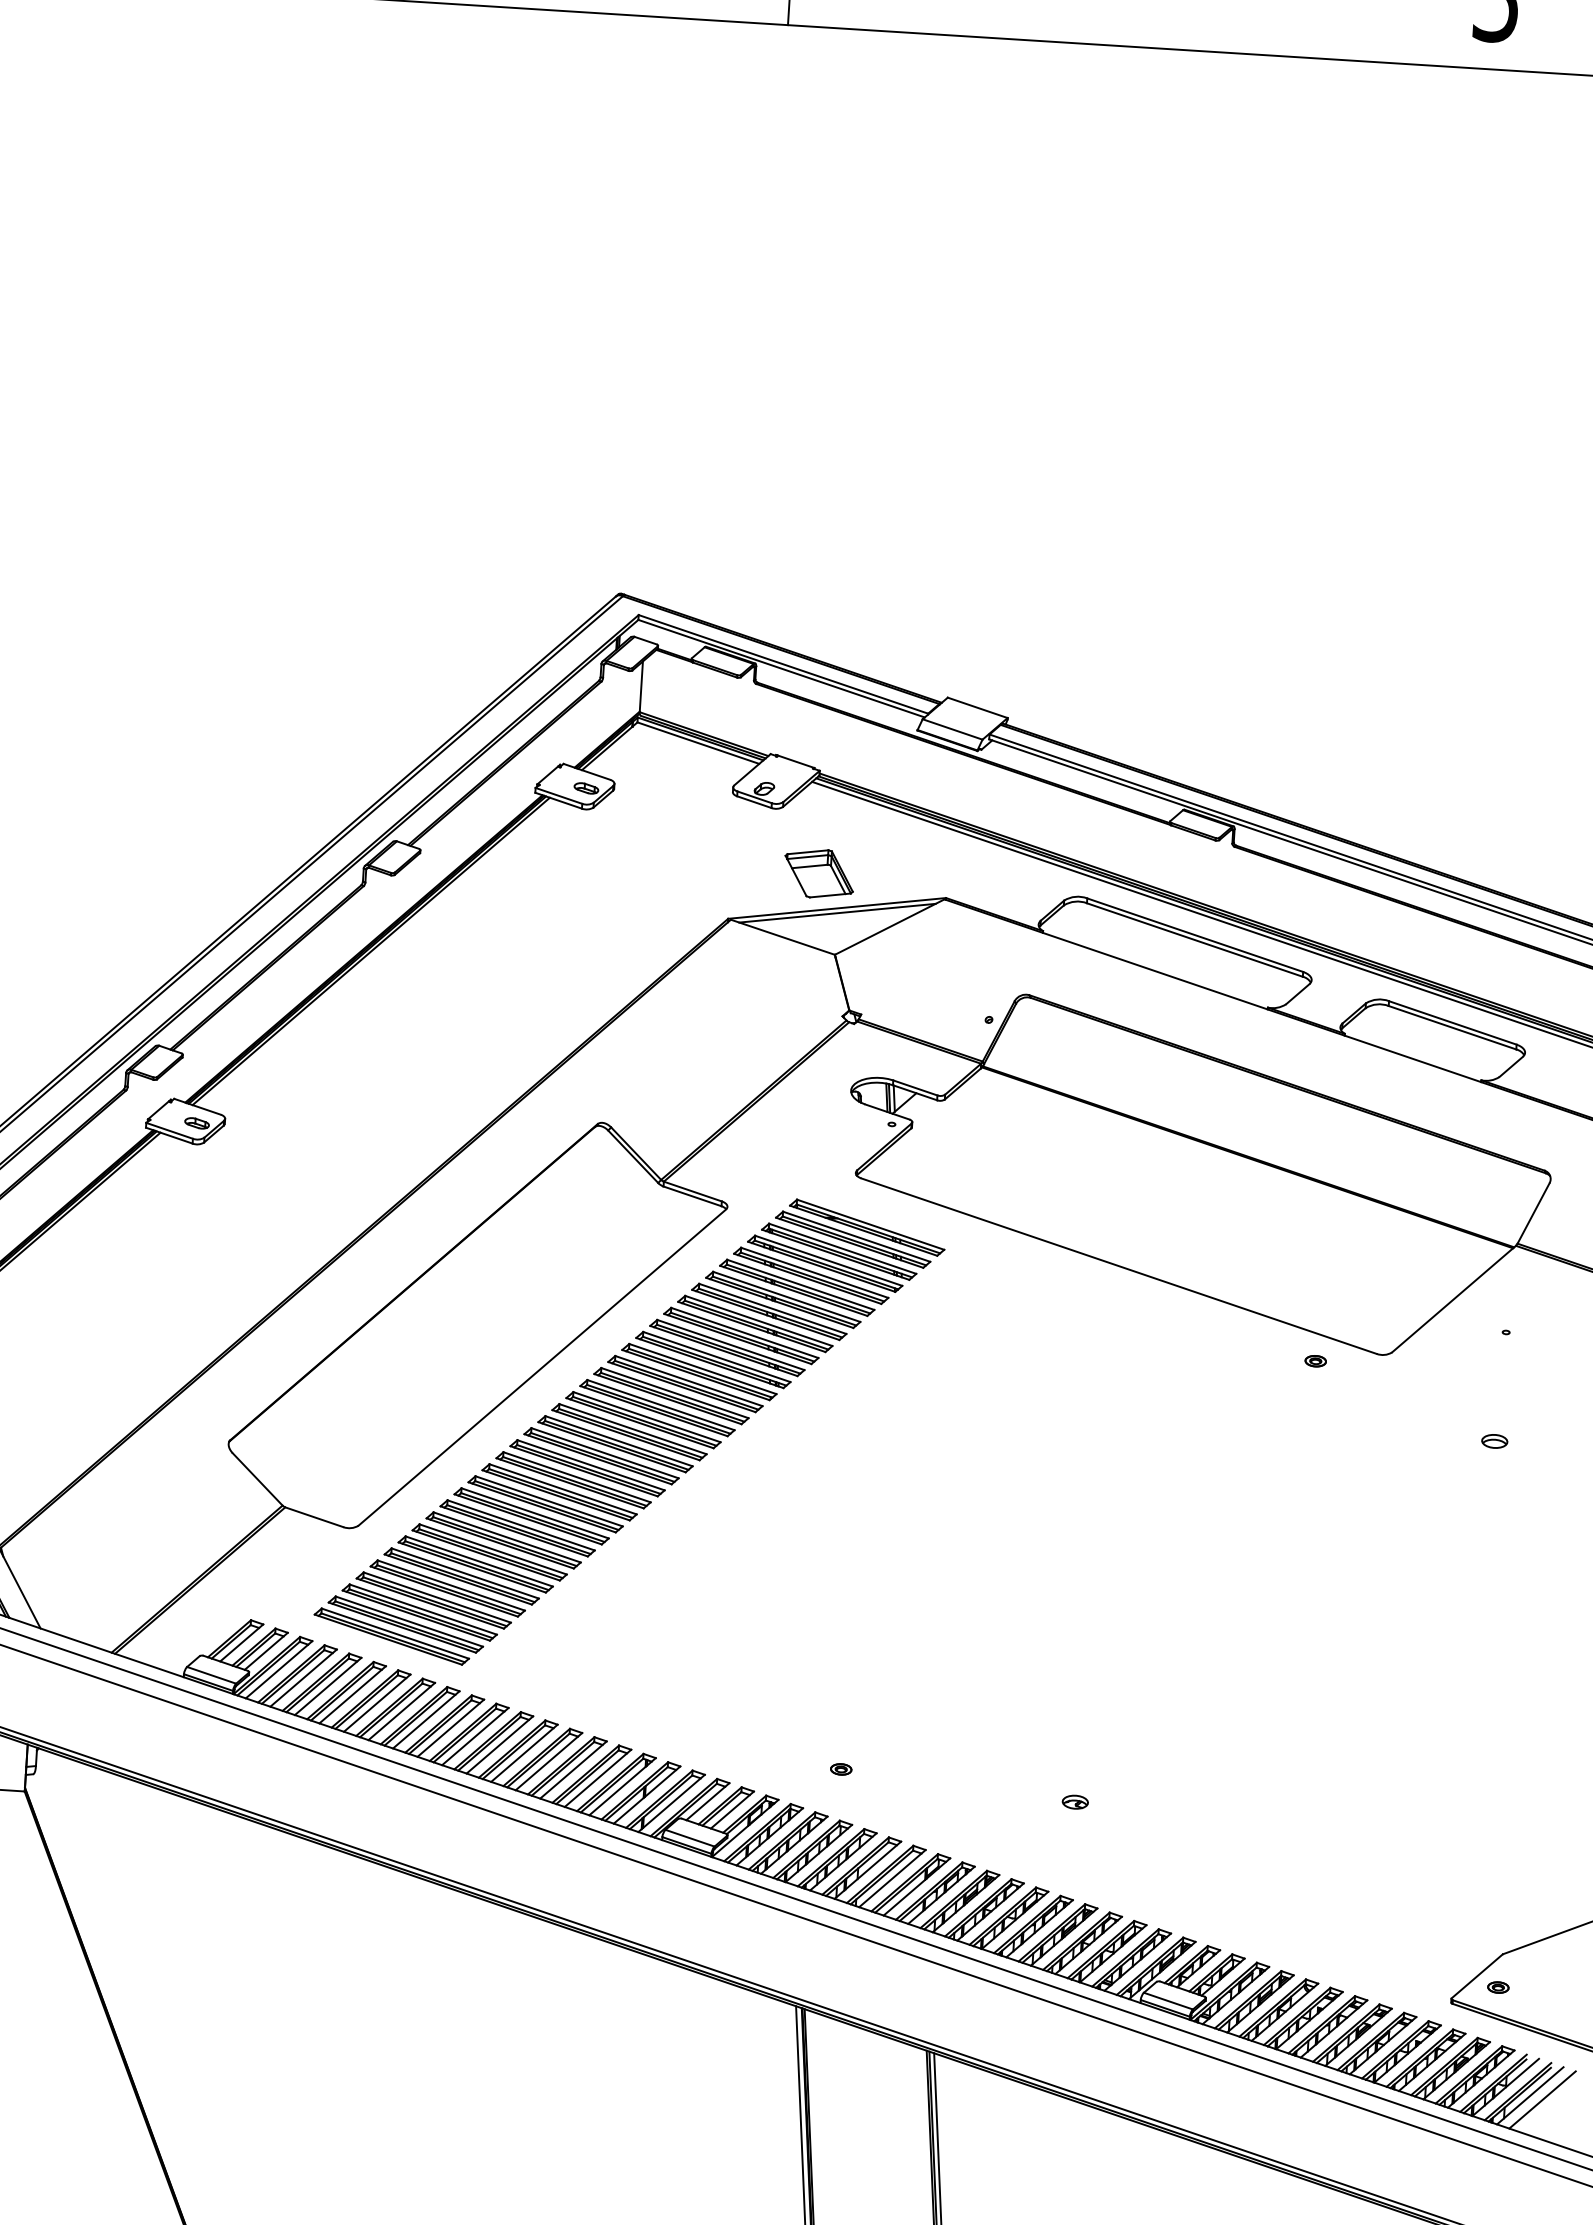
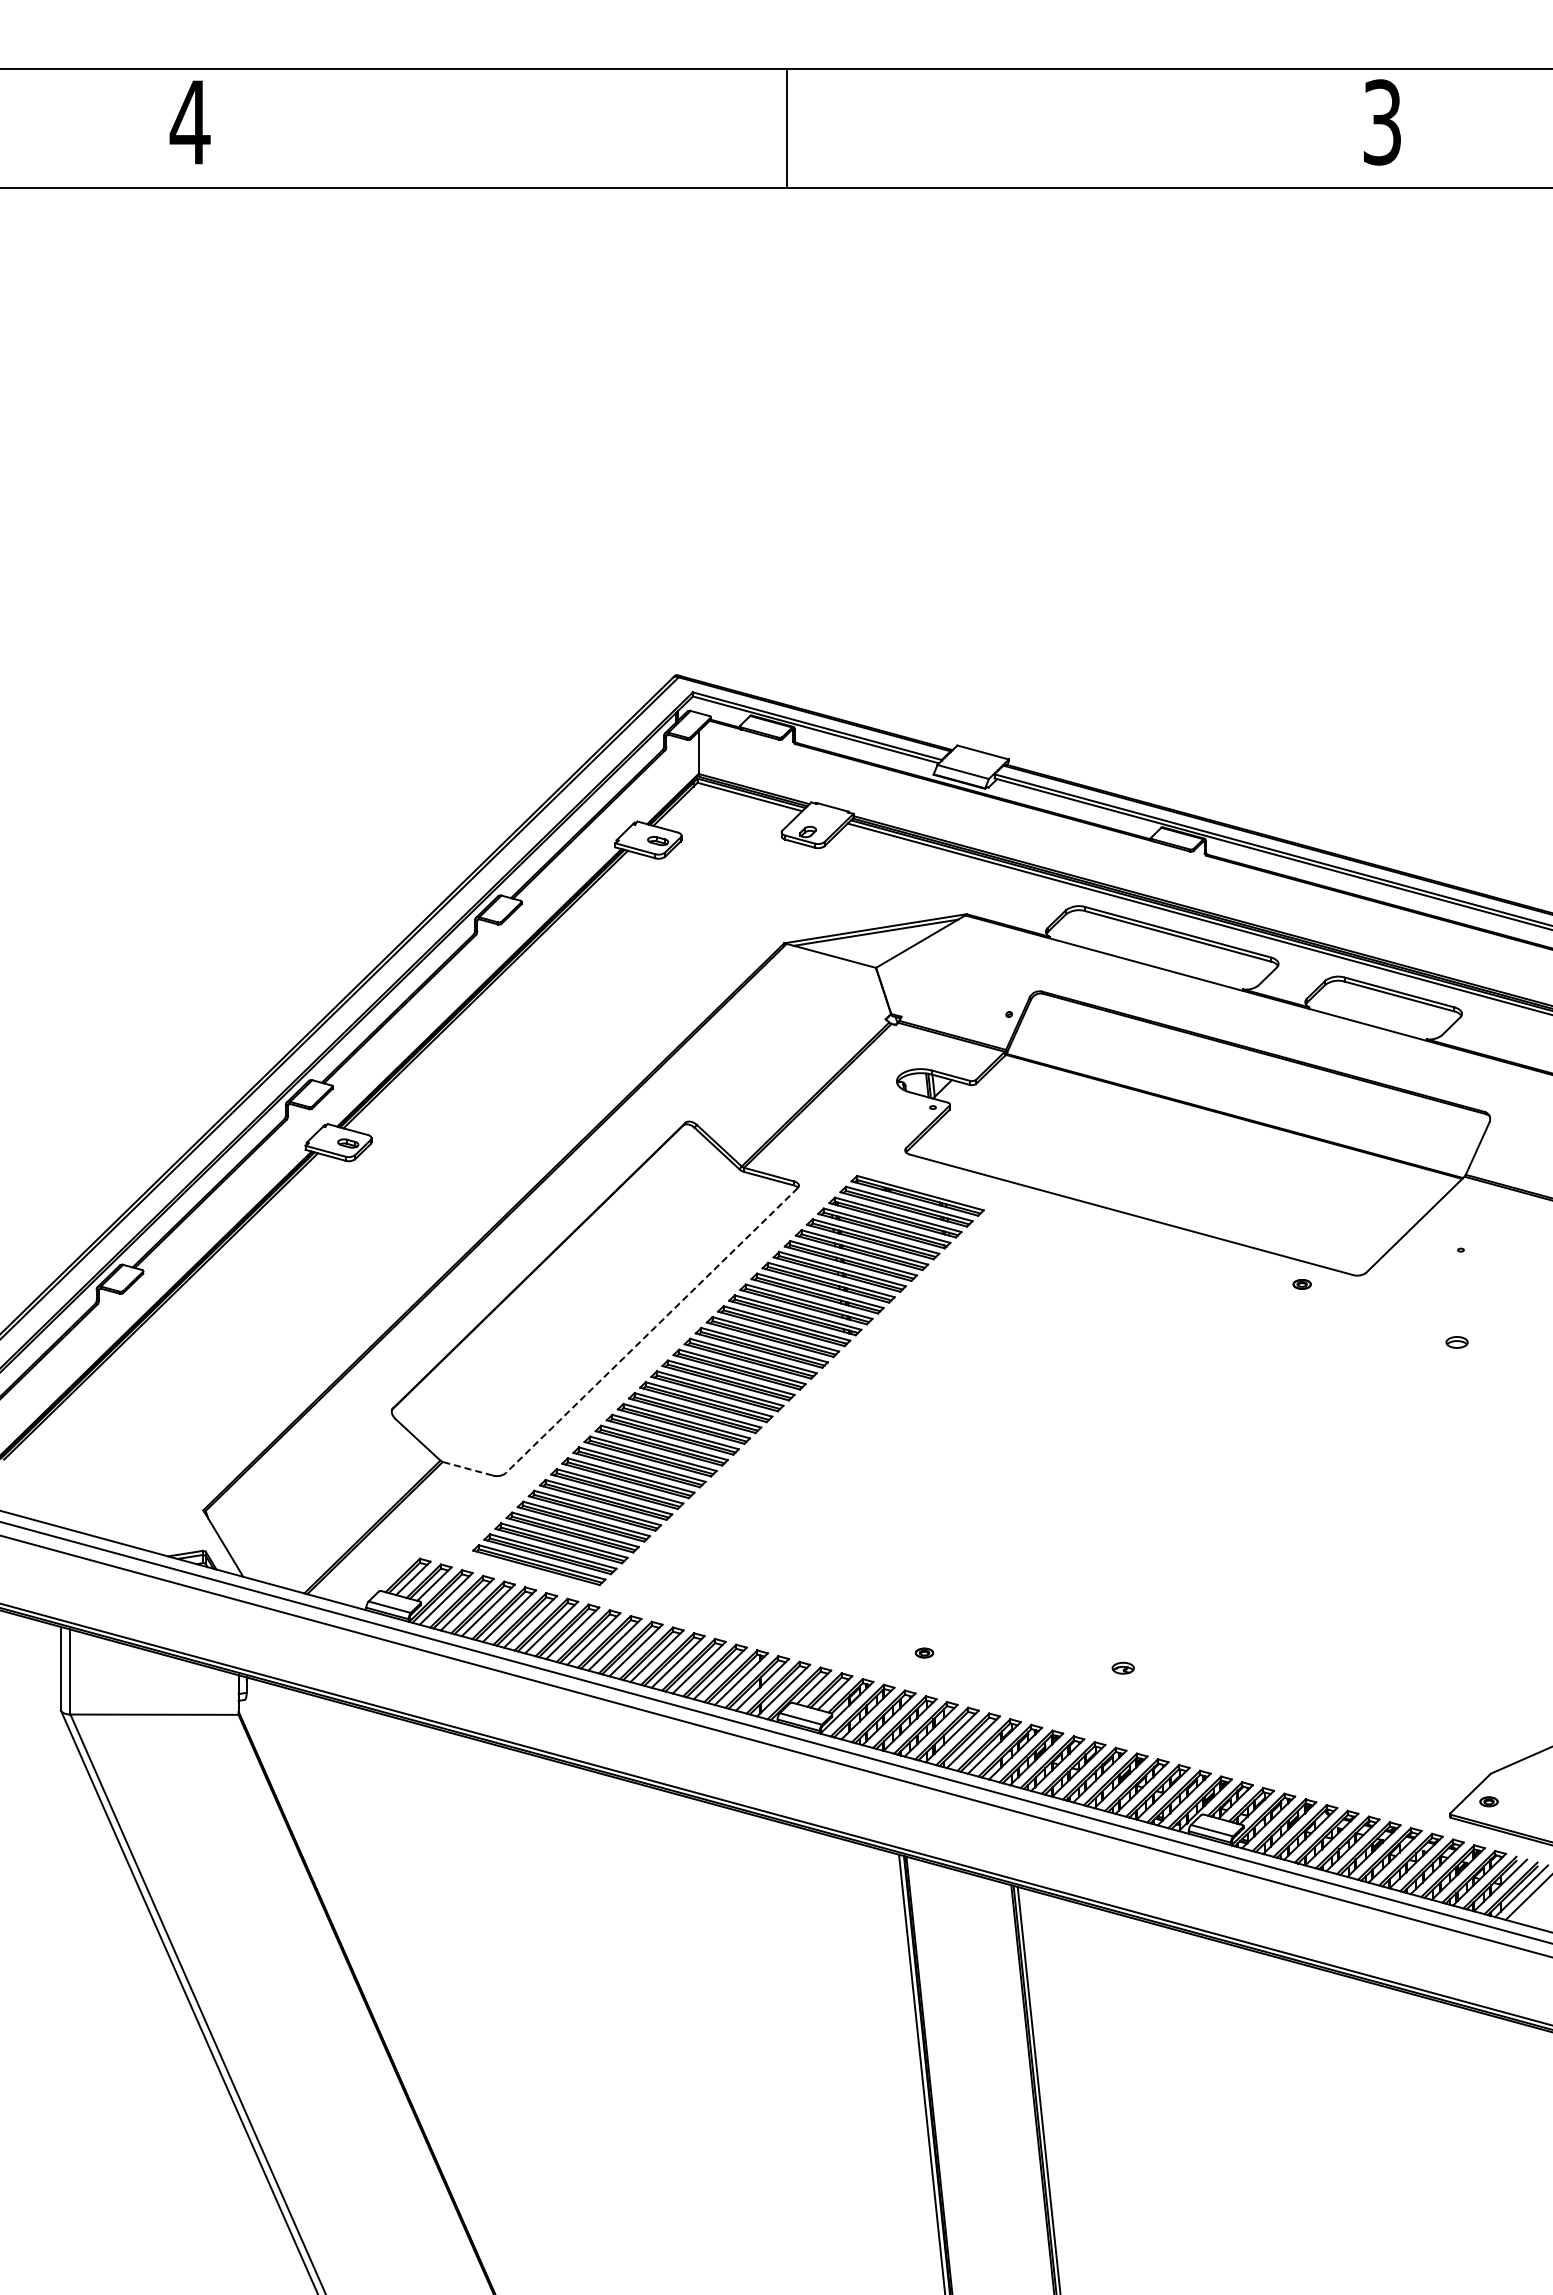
part: (819, 873) -> (858, 900), removed
line: (542, 1368) -> (651, 1331), solid -> dashed
line: (314, 1516) -> (467, 1468), solid -> dashed

